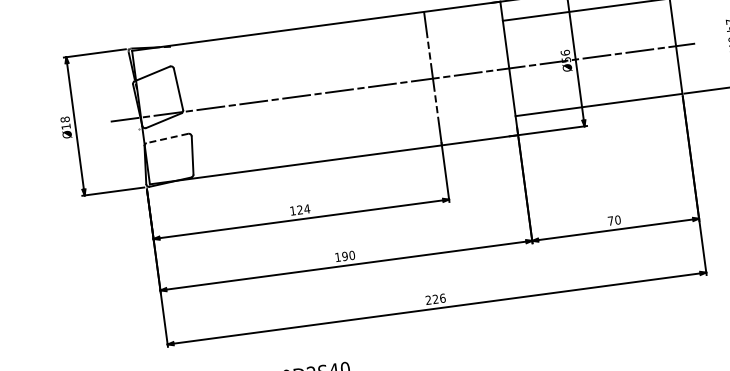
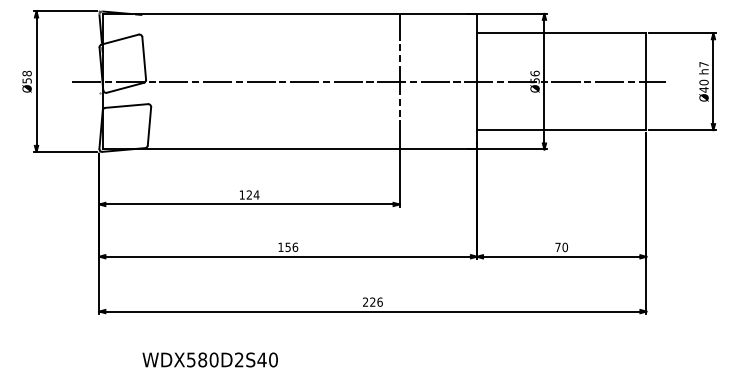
text: (65, 126) -> (26, 80), Ø18 -> Ø58
line: (167, 138) -> (126, 106), dashed -> solid
text: (348, 255) -> (291, 246), 190 -> 156

